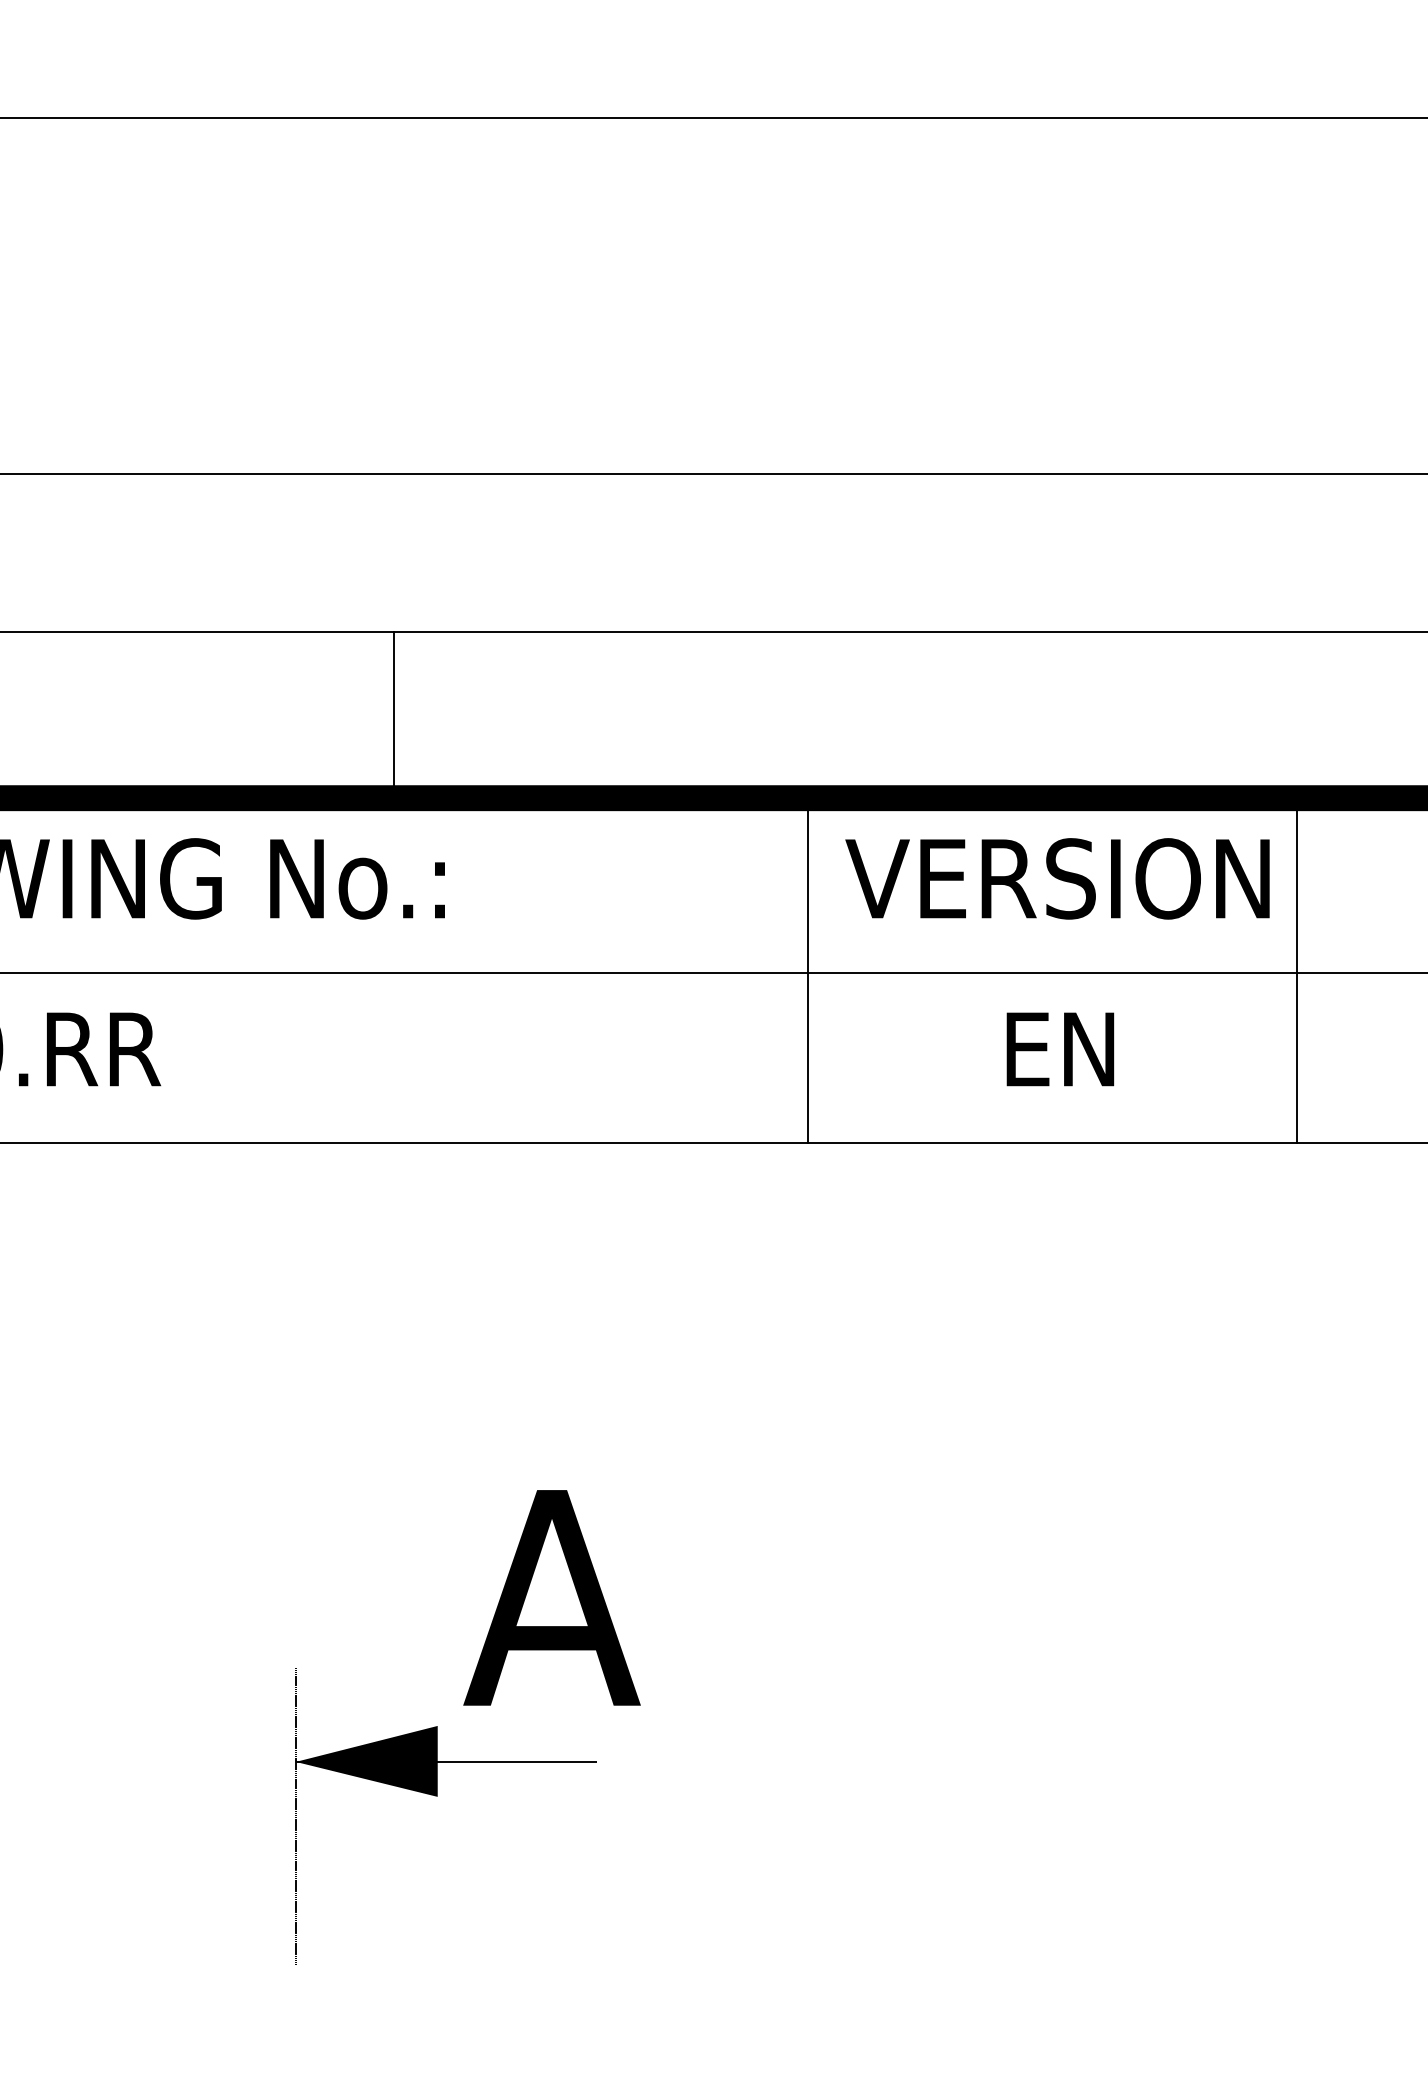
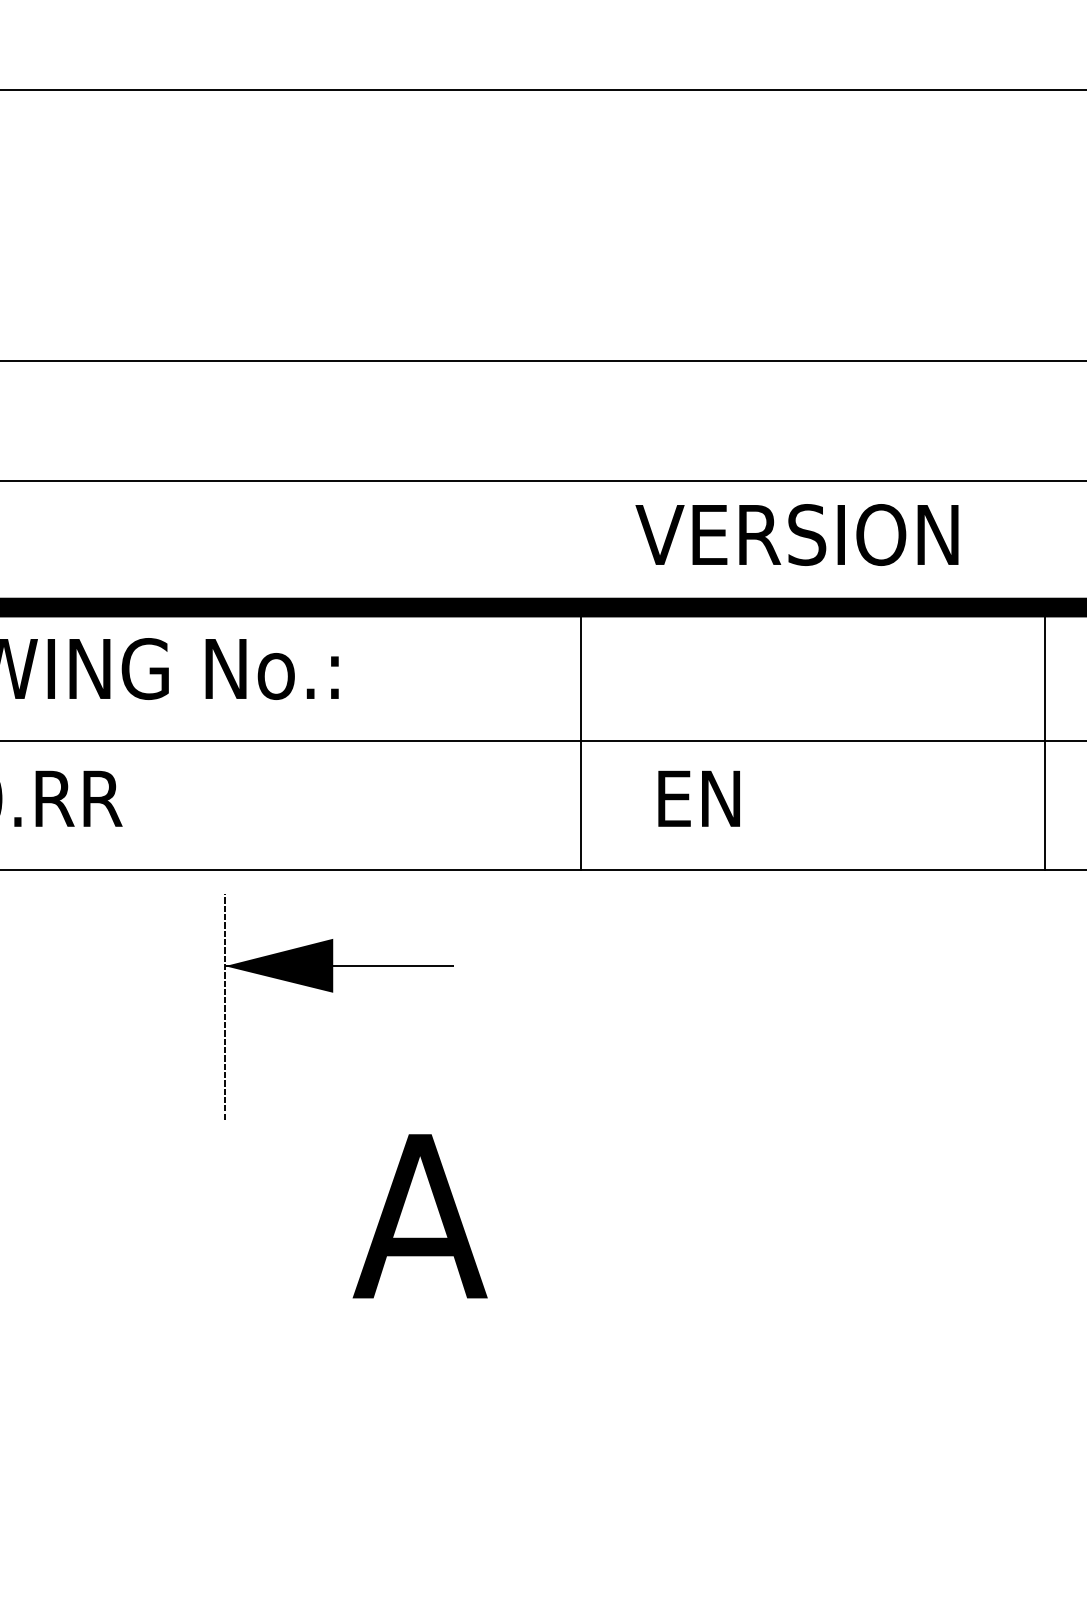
line: (393, 711) -> (299, 541), removed
text: (1056, 878) -> (796, 534), moved
line: (808, 970) -> (581, 738), moved
line: (1297, 970) -> (1045, 738), moved
text: (1059, 1049) -> (698, 798), moved
part: (438, 1796) -> (333, 992), moved

